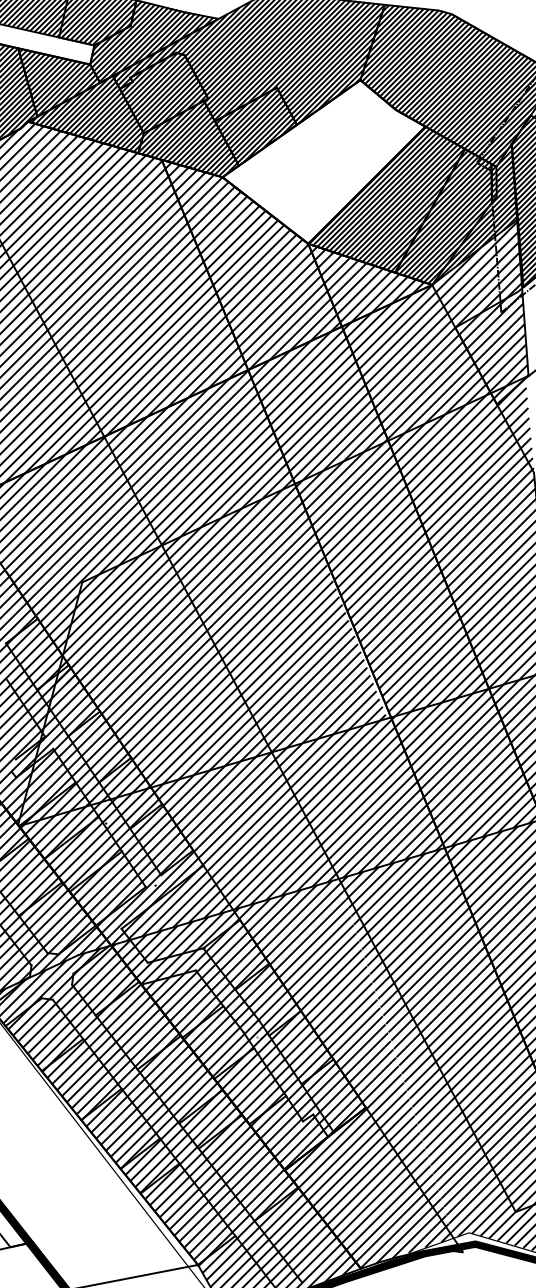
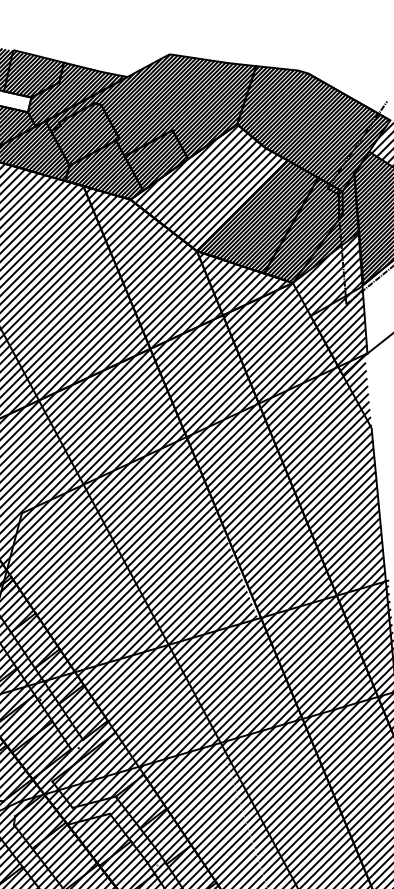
hatch: (320, 160) -> (206, 186), added

